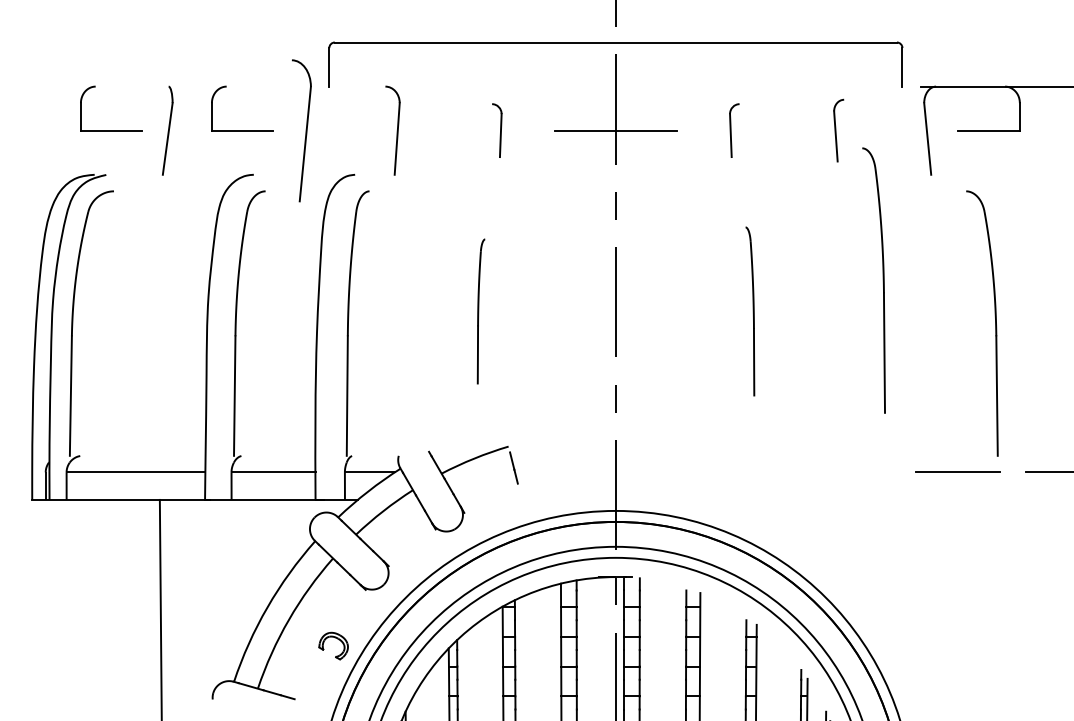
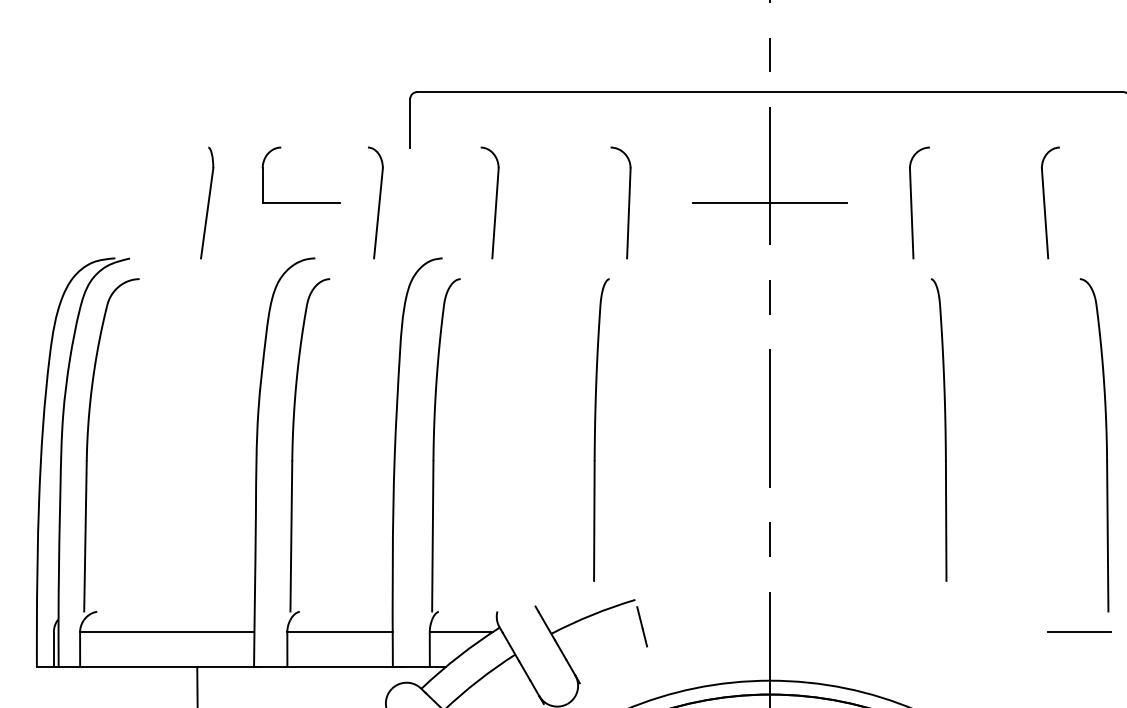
part: (111, 130) -> (136, 202), removed
part: (301, 130) -> (375, 202), size x0.62
part: (496, 130) -> (620, 202), size x1.67
part: (734, 130) -> (919, 202), size x1.67
part: (838, 130) -> (1049, 202), size x1.43
part: (882, 280) -> (1105, 445), moved
part: (480, 311) -> (600, 430), size x1.67
part: (749, 311) -> (938, 430), size x1.43
line: (861, 472) -> (1078, 632), added

